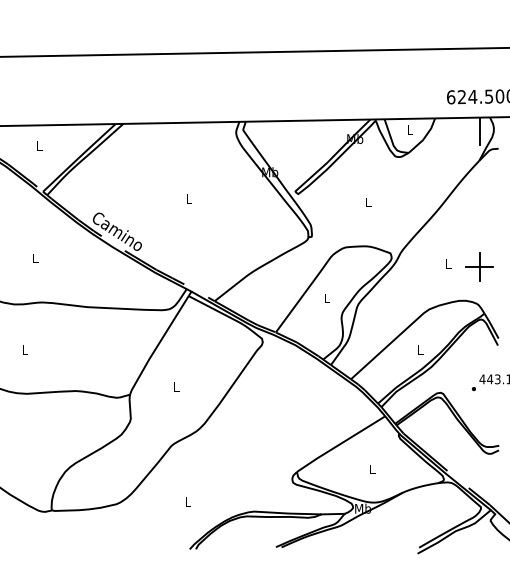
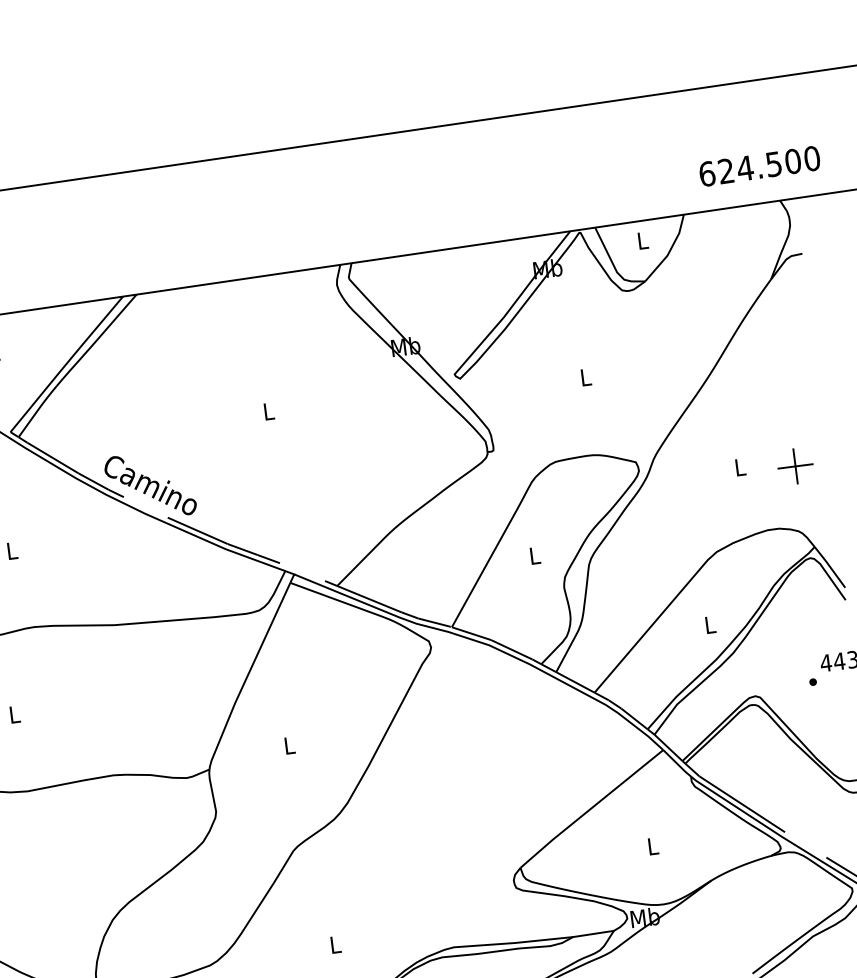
line: (479, 131) -> (764, 227), removed
part: (479, 266) -> (795, 465), size x0.7

